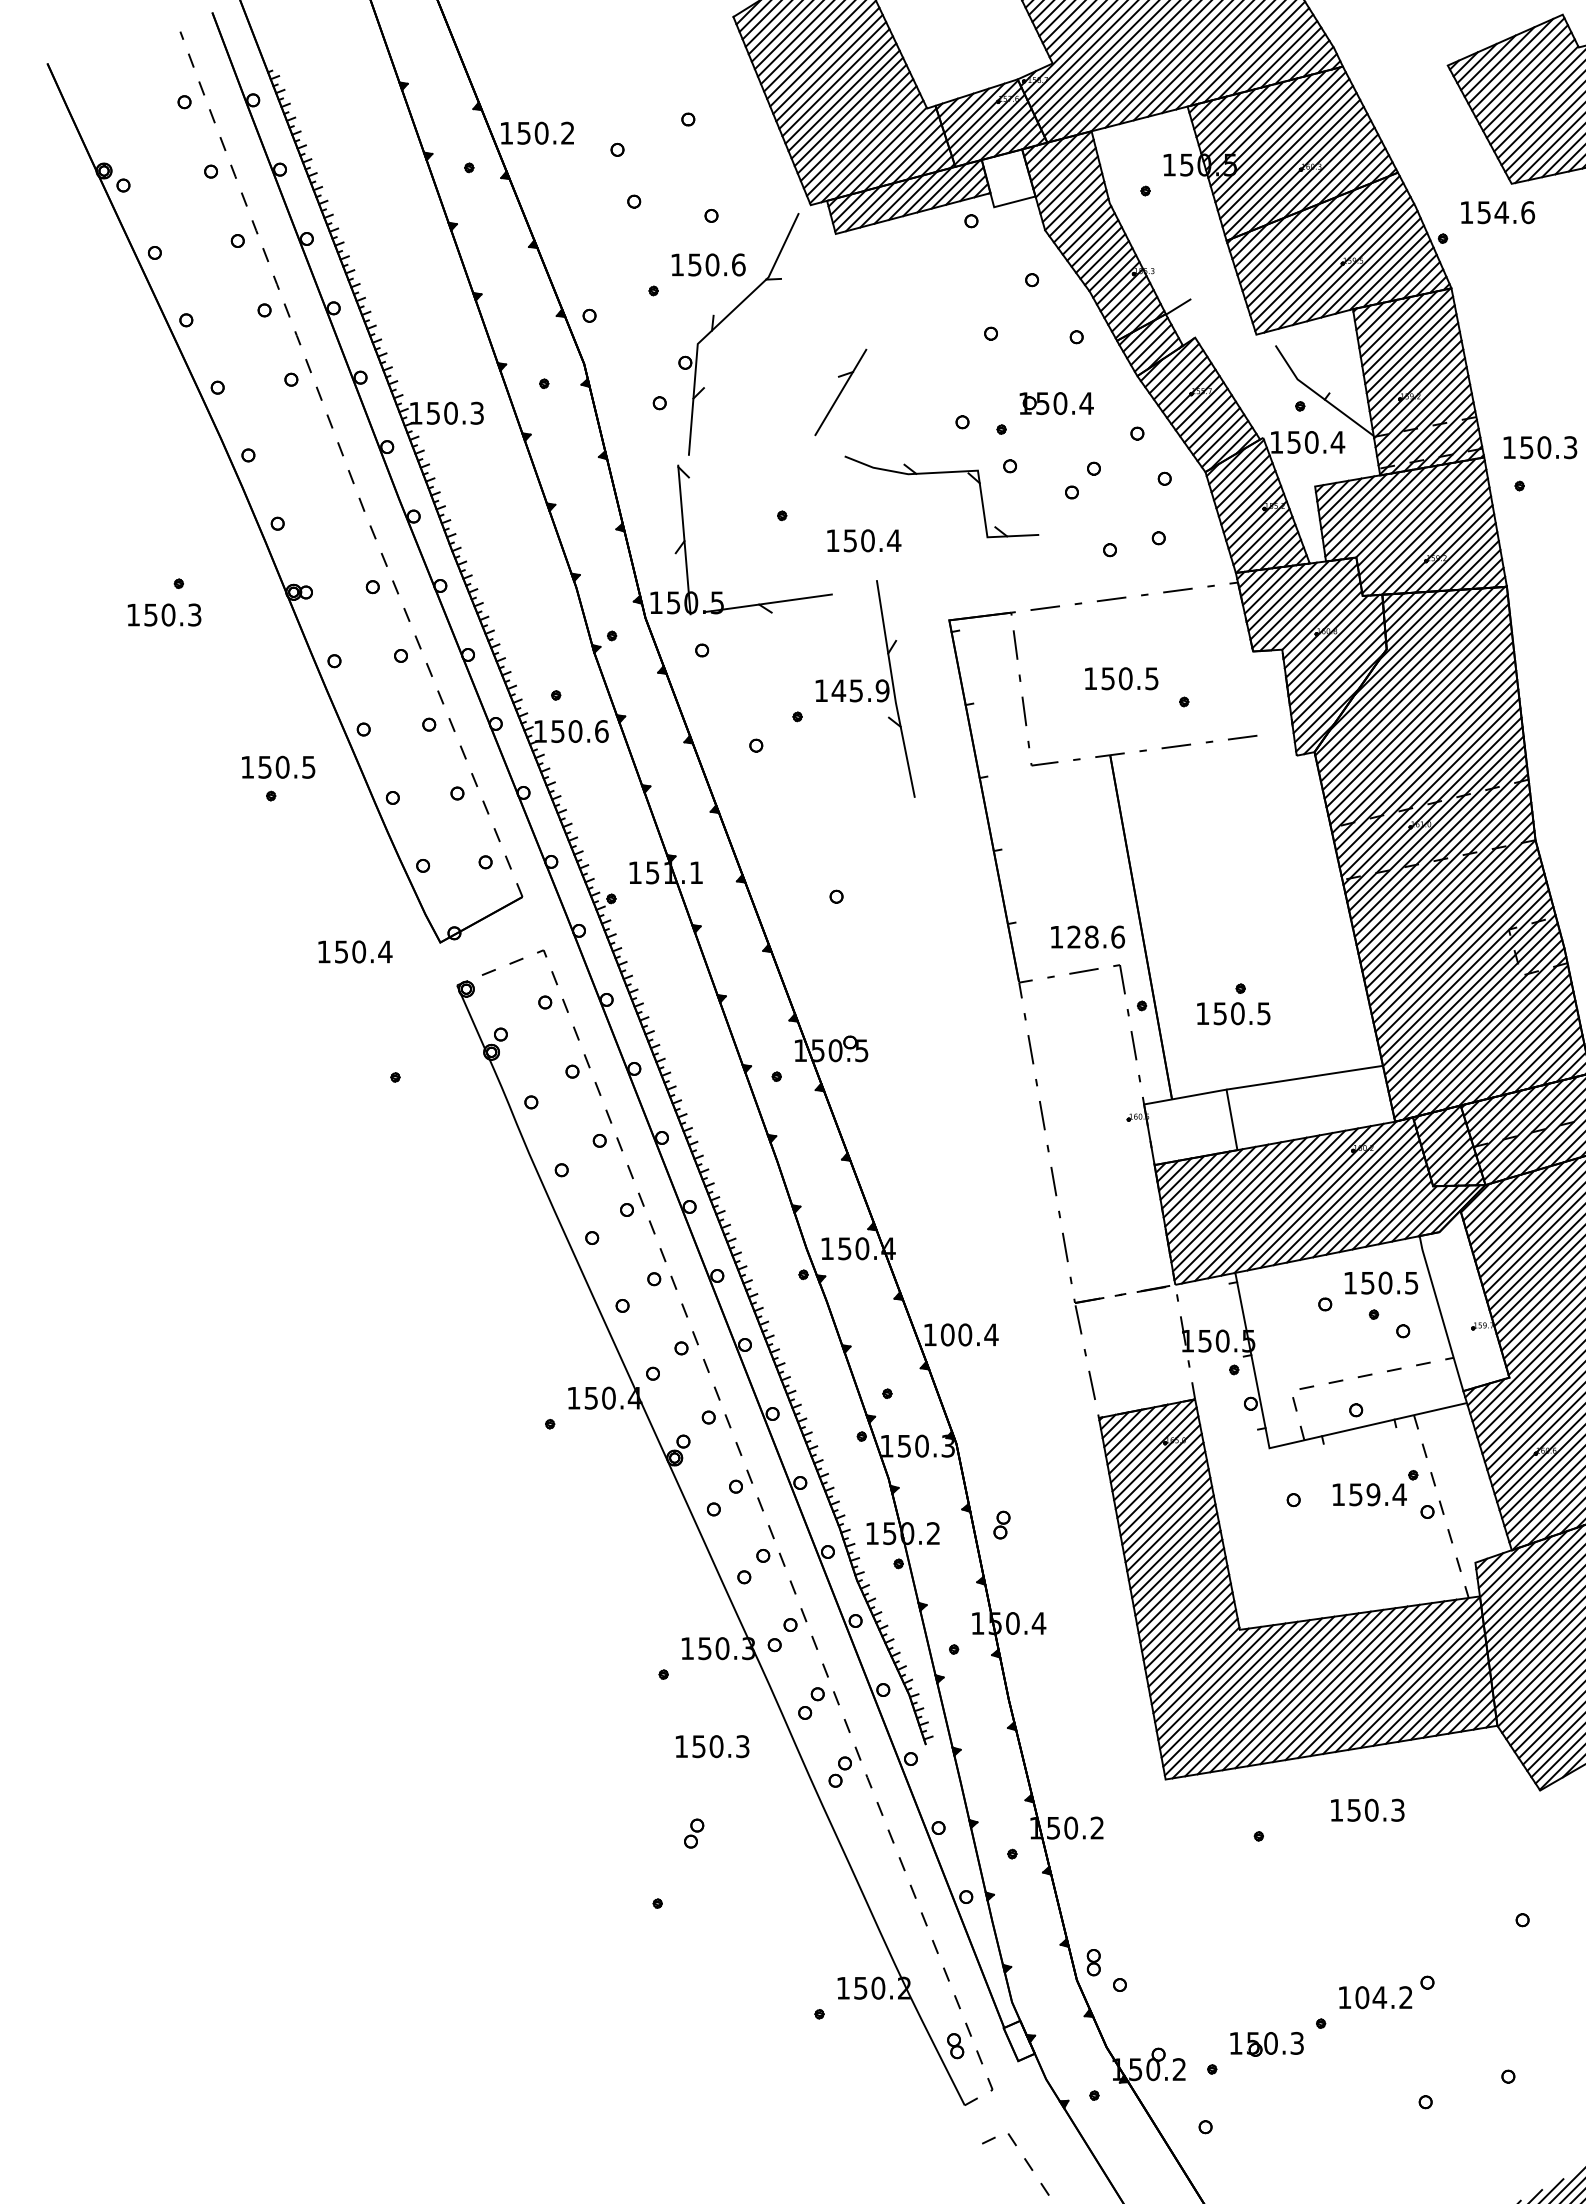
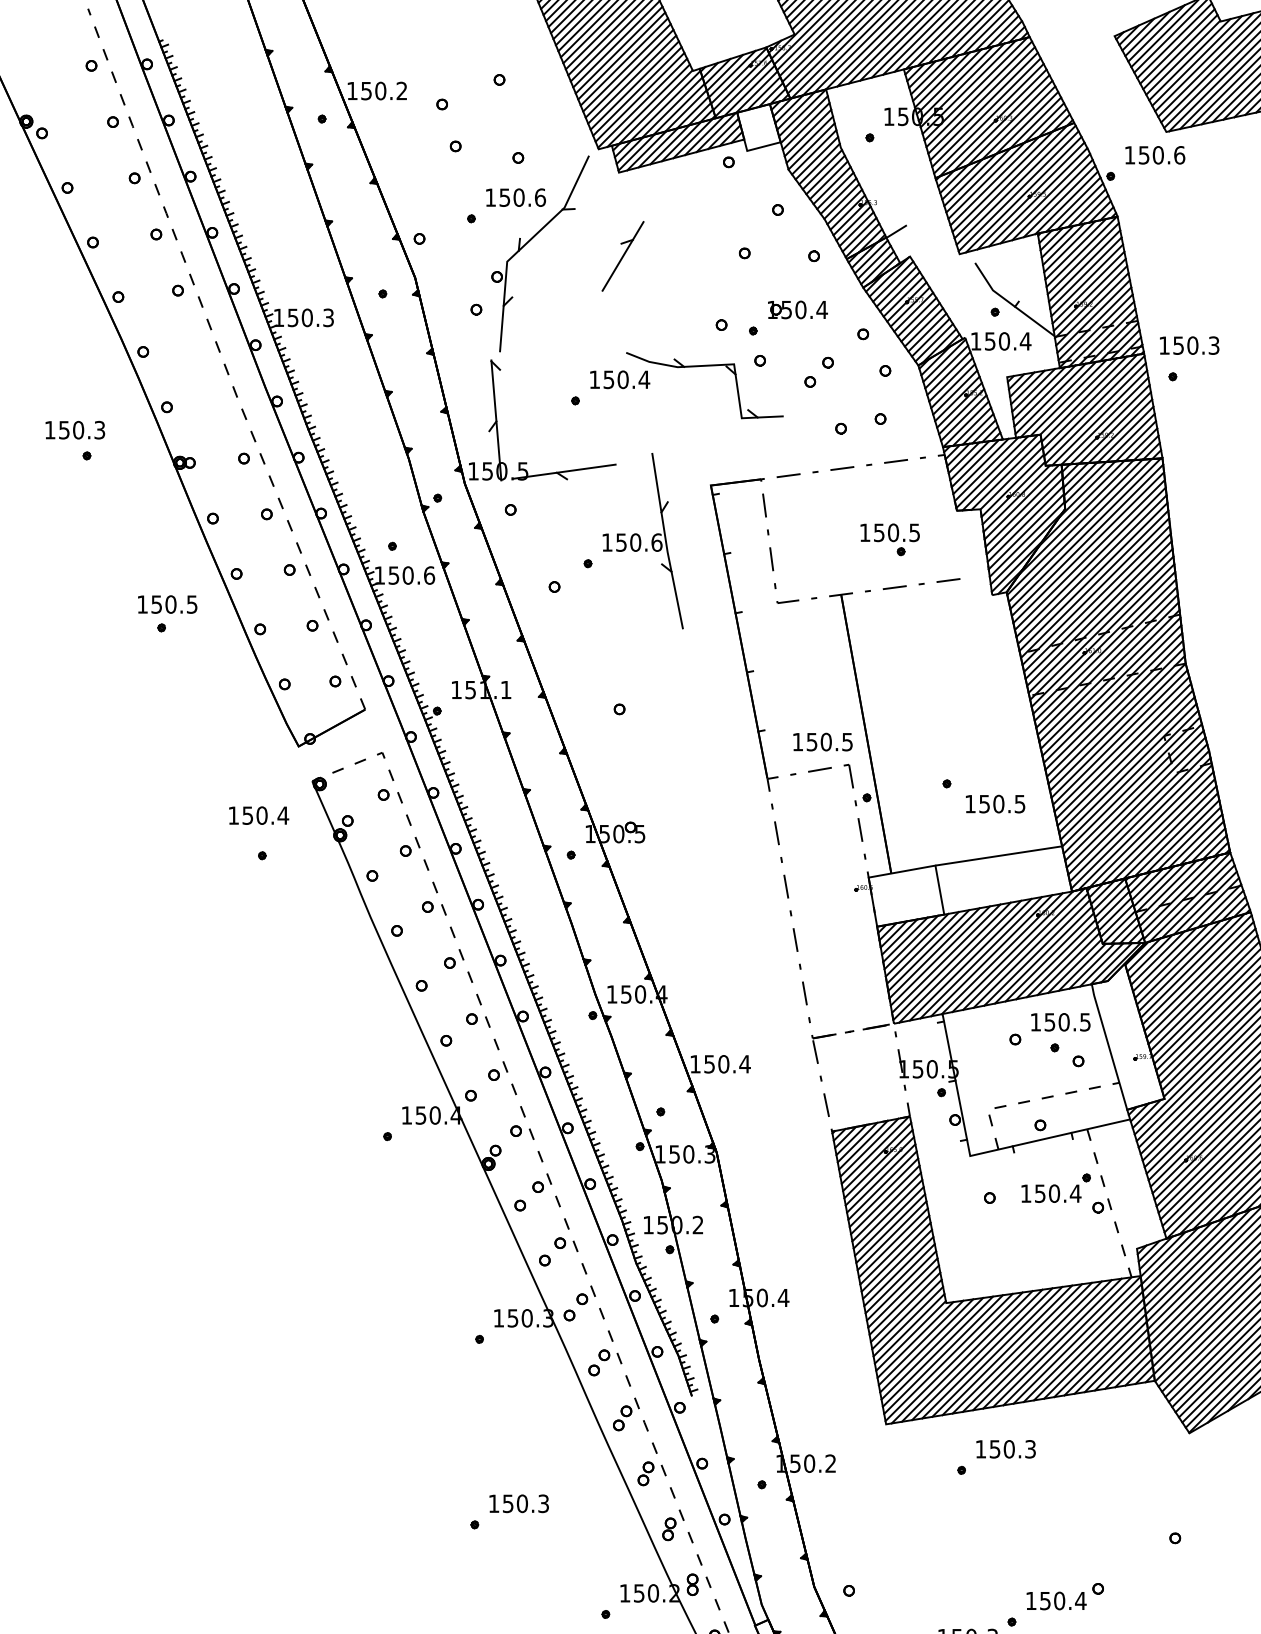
text: (1501, 212) -> (1158, 155), 154.6 -> 150.6
part: (840, 392) -> (622, 256), moved
text: (864, 540) -> (620, 379), moved
text: (164, 614) -> (75, 429), moved
text: (1121, 678) -> (890, 532), moved
text: (860, 690) -> (638, 542), 145.9 -> 150.6
text: (1096, 936) -> (830, 741), 128.6 -> 150.5
text: (355, 951) -> (259, 815), moved
text: (1233, 1013) -> (995, 803), moved
text: (947, 1334) -> (709, 1063), 100.4 -> 150.4
text: (1373, 1494) -> (1054, 1193), 159.4 -> 150.4
part: (1001, 1524) -> (668, 1528), moved
text: (712, 1746) -> (519, 1503), moved
text: (1367, 1809) -> (1005, 1448), moved
part: (694, 1833) -> (646, 1473), moved
part: (1093, 1962) -> (692, 1584), moved
text: (1384, 1997) -> (1063, 1600), 104.2 -> 150.4

